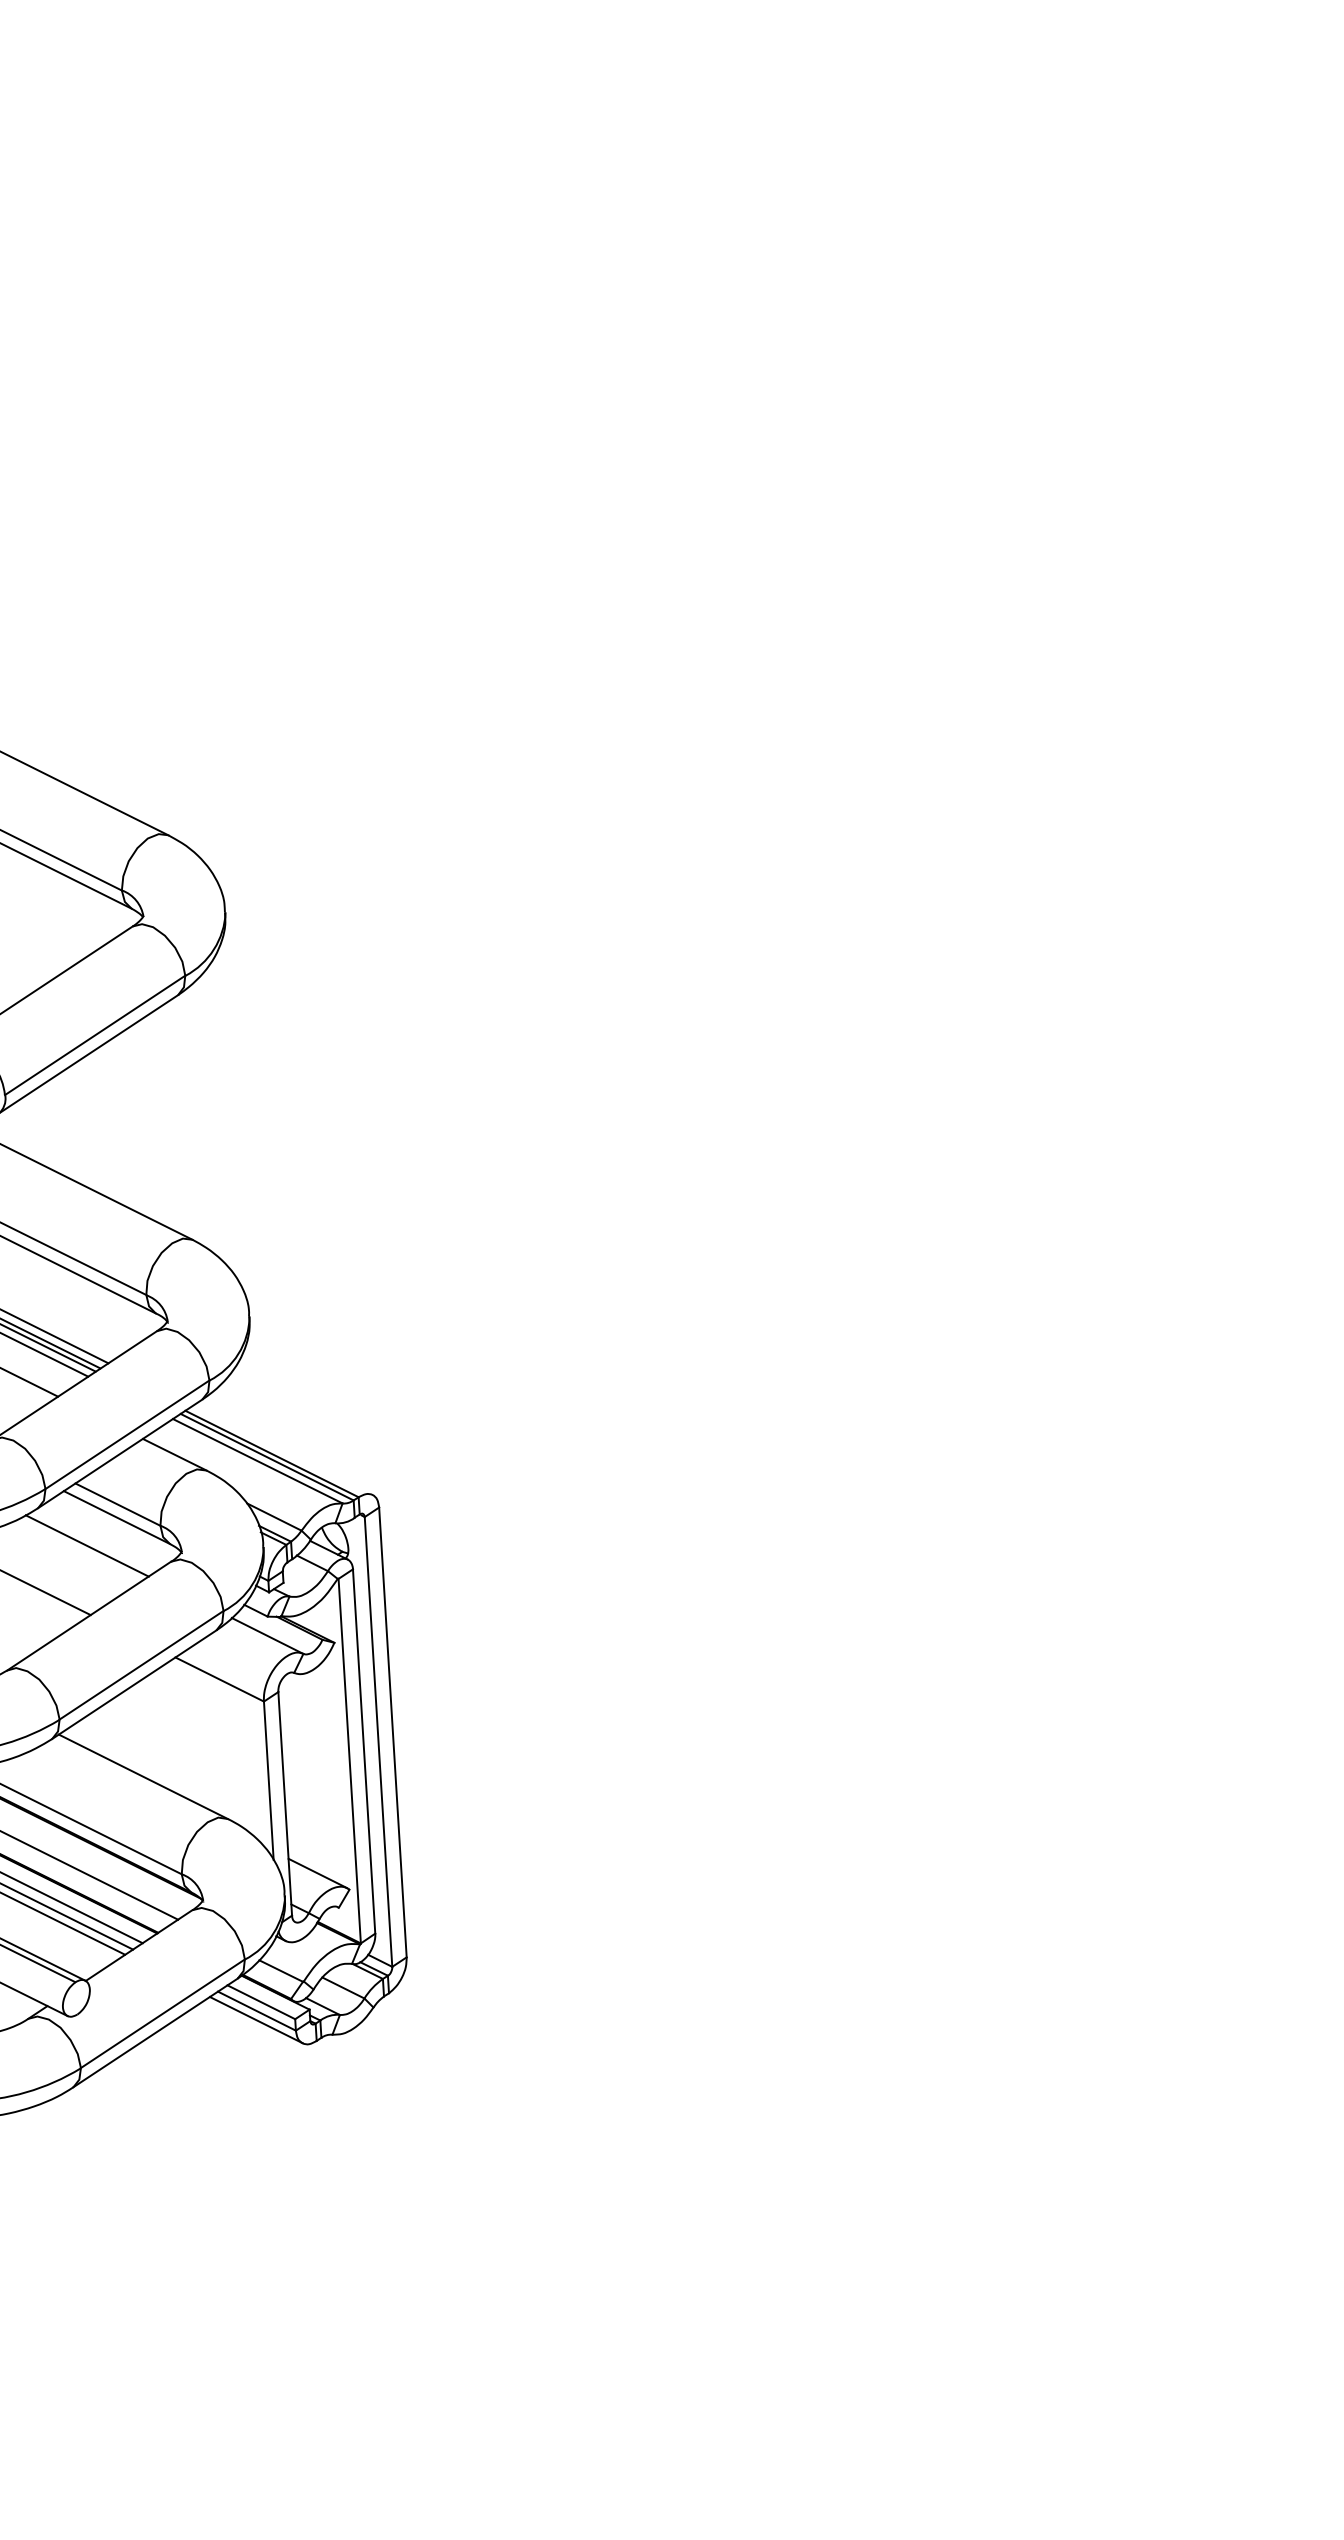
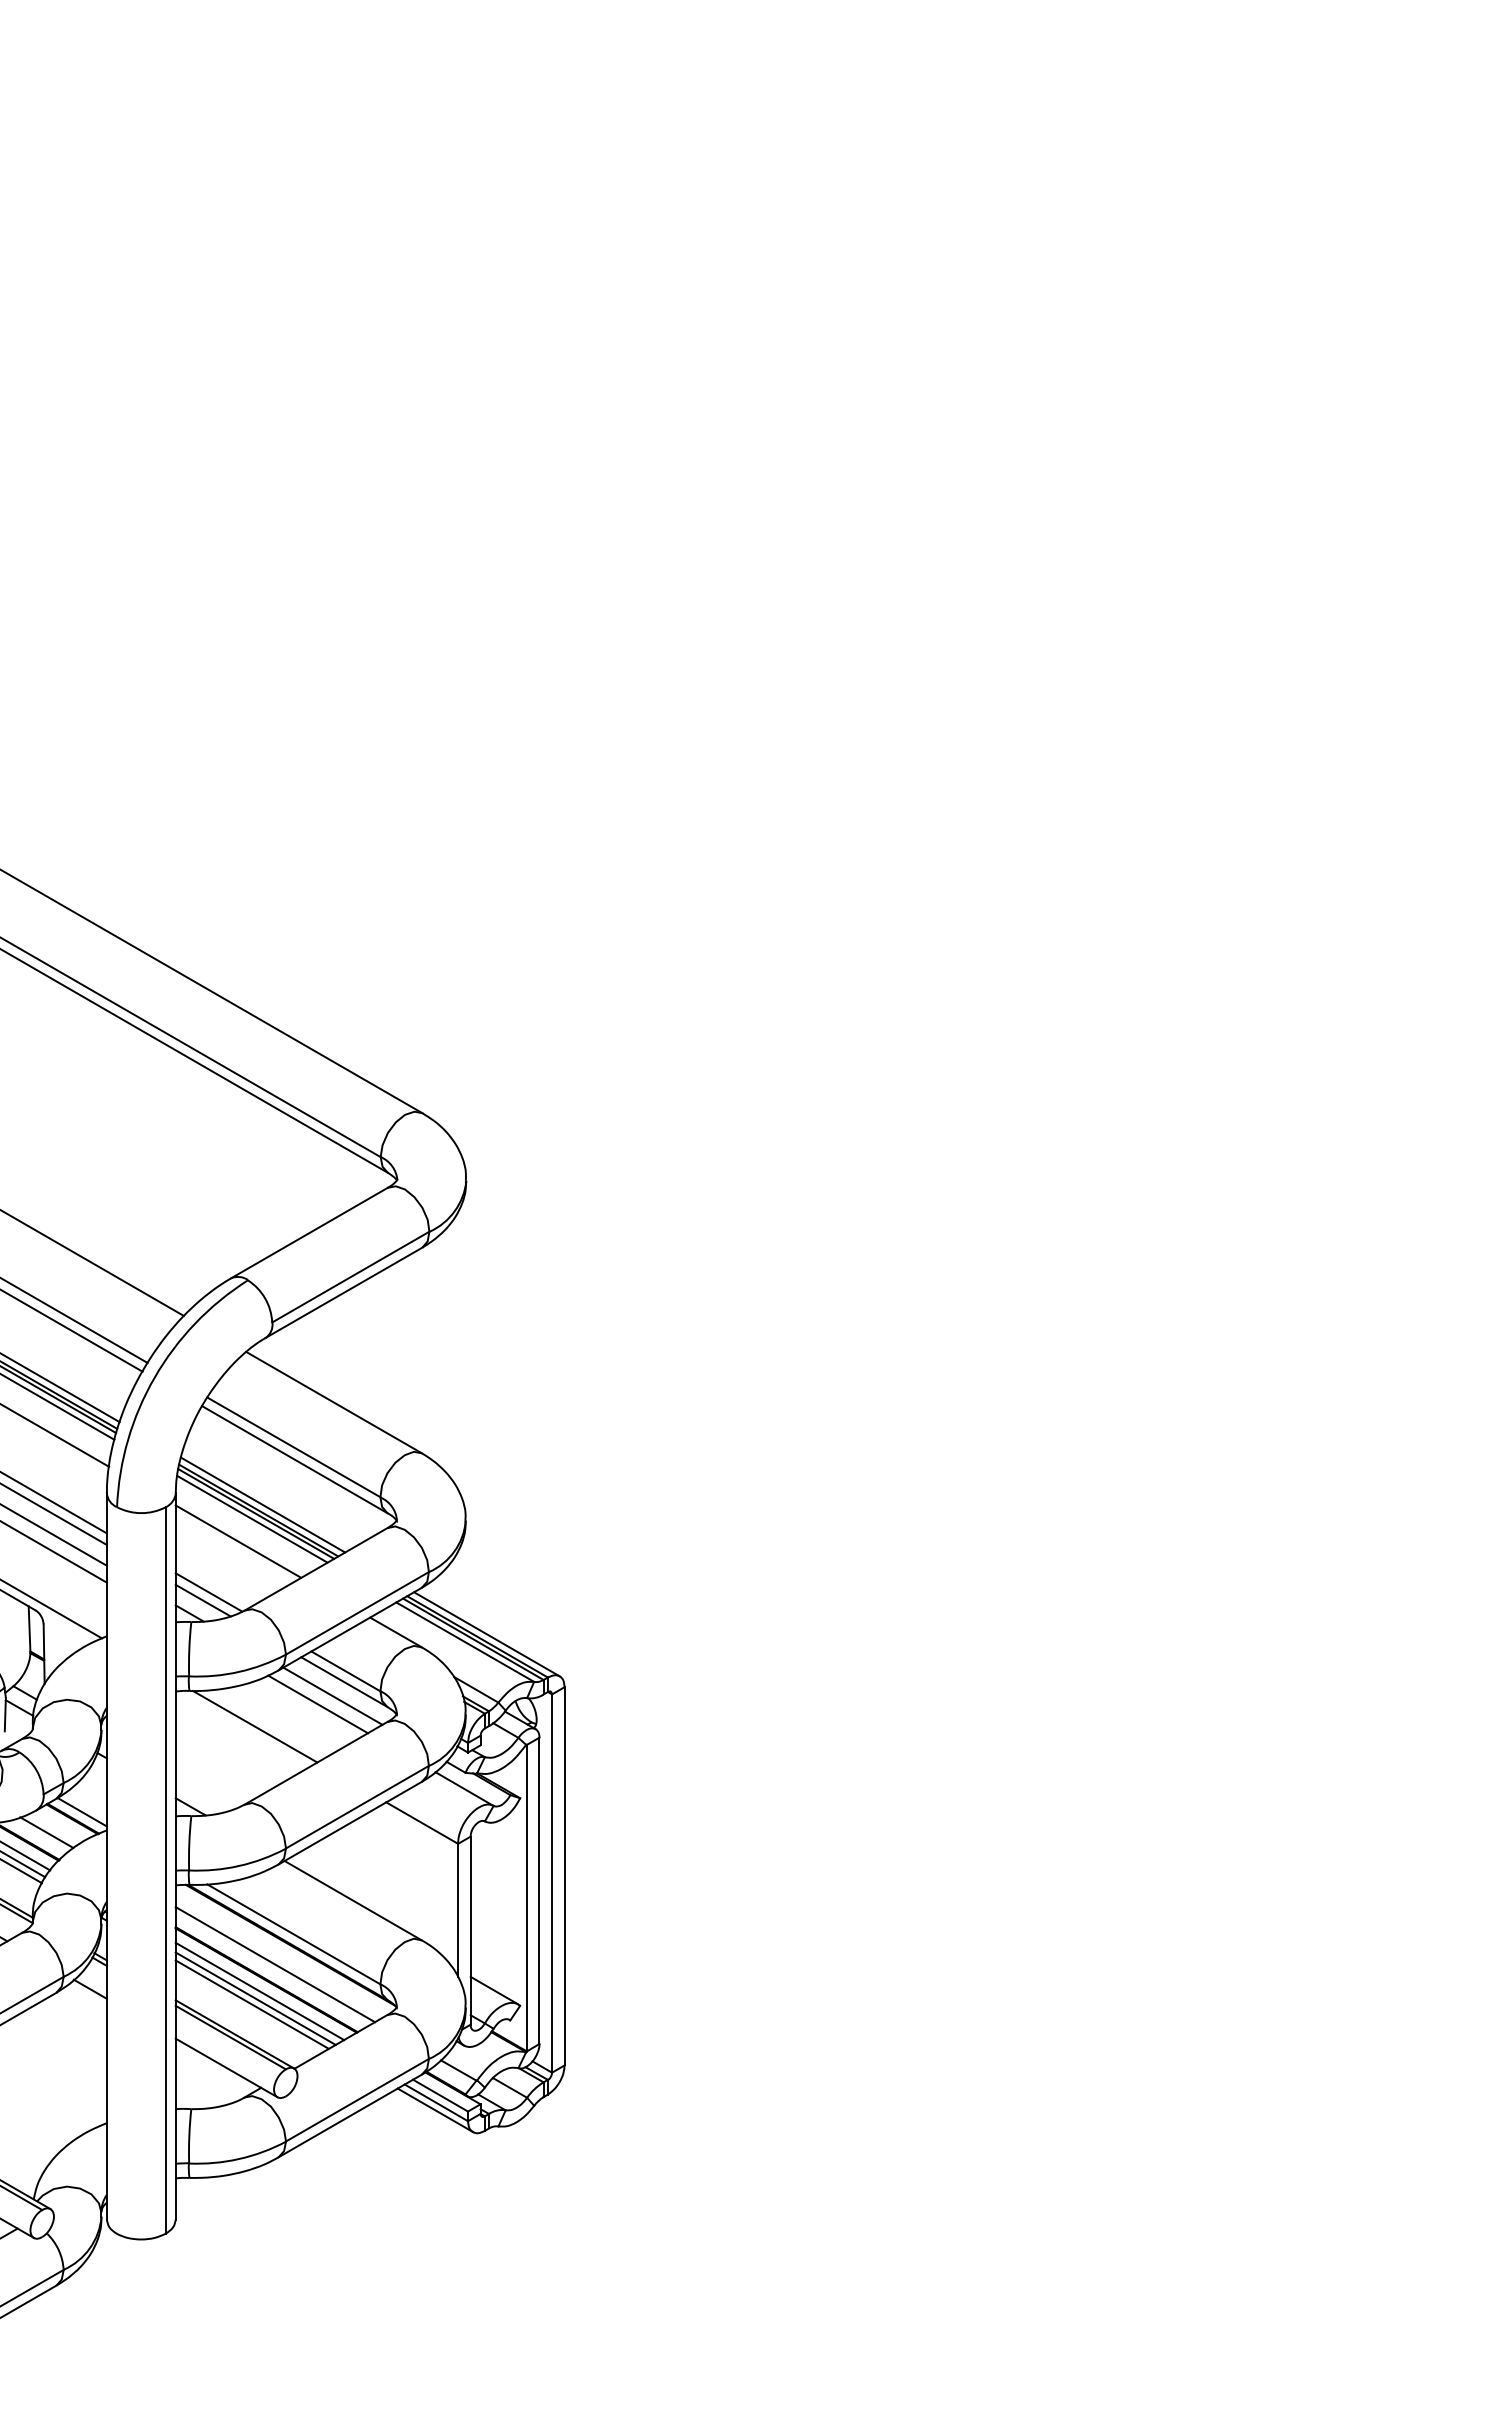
line: (282, 1450) -> (486, 1634), added
line: (103, 1534) -> (332, 1695), added

